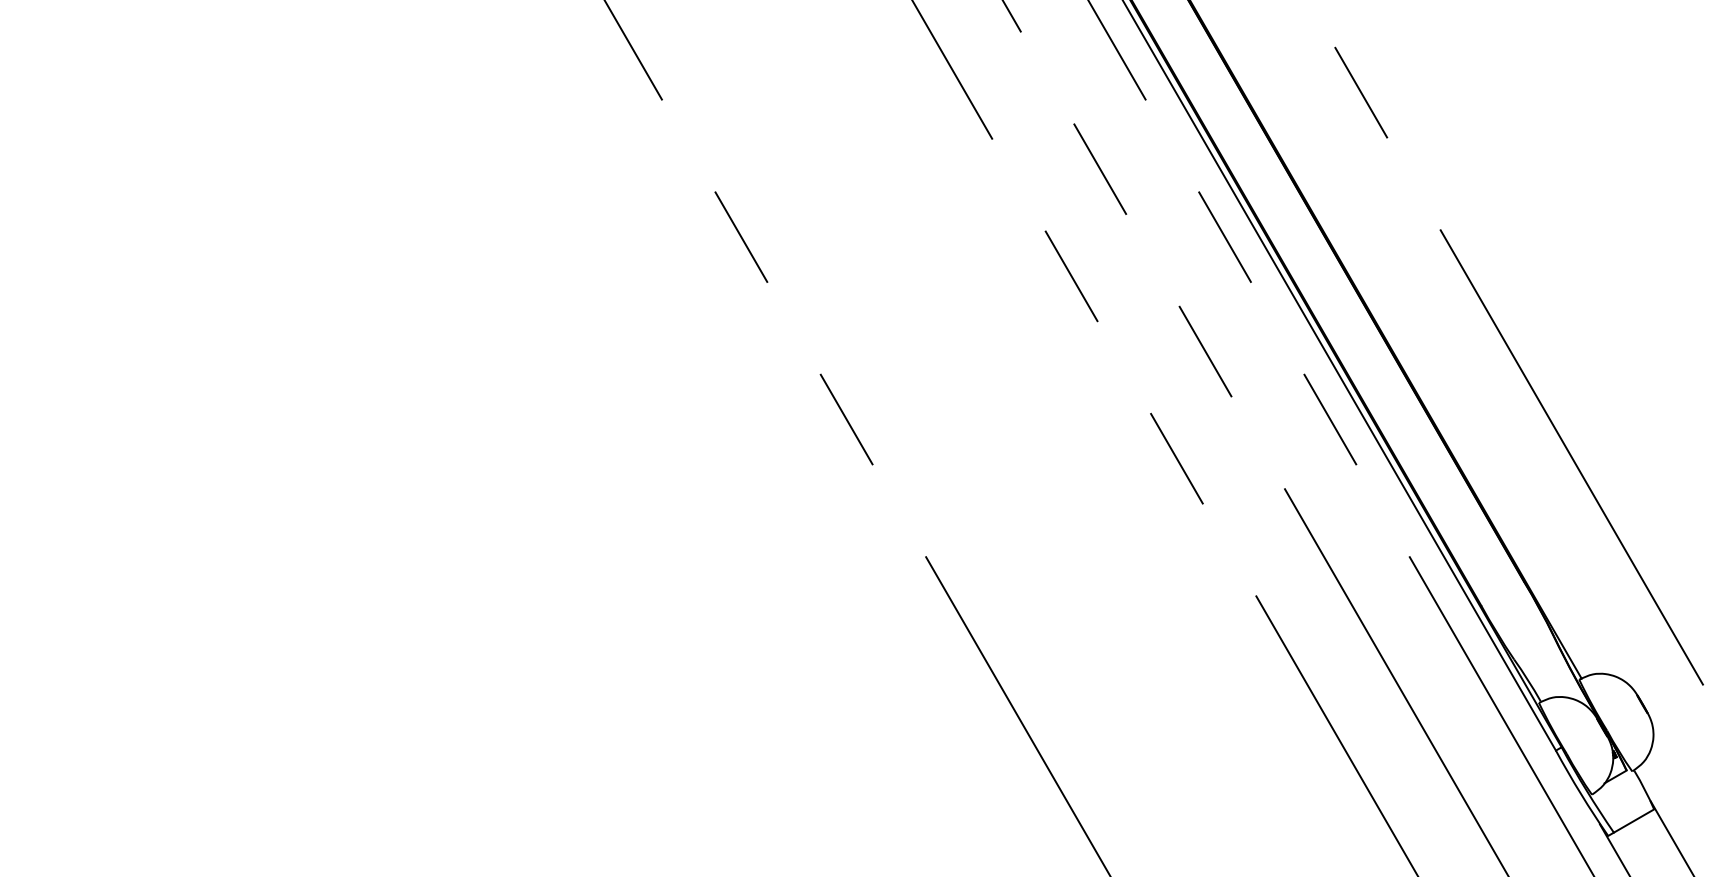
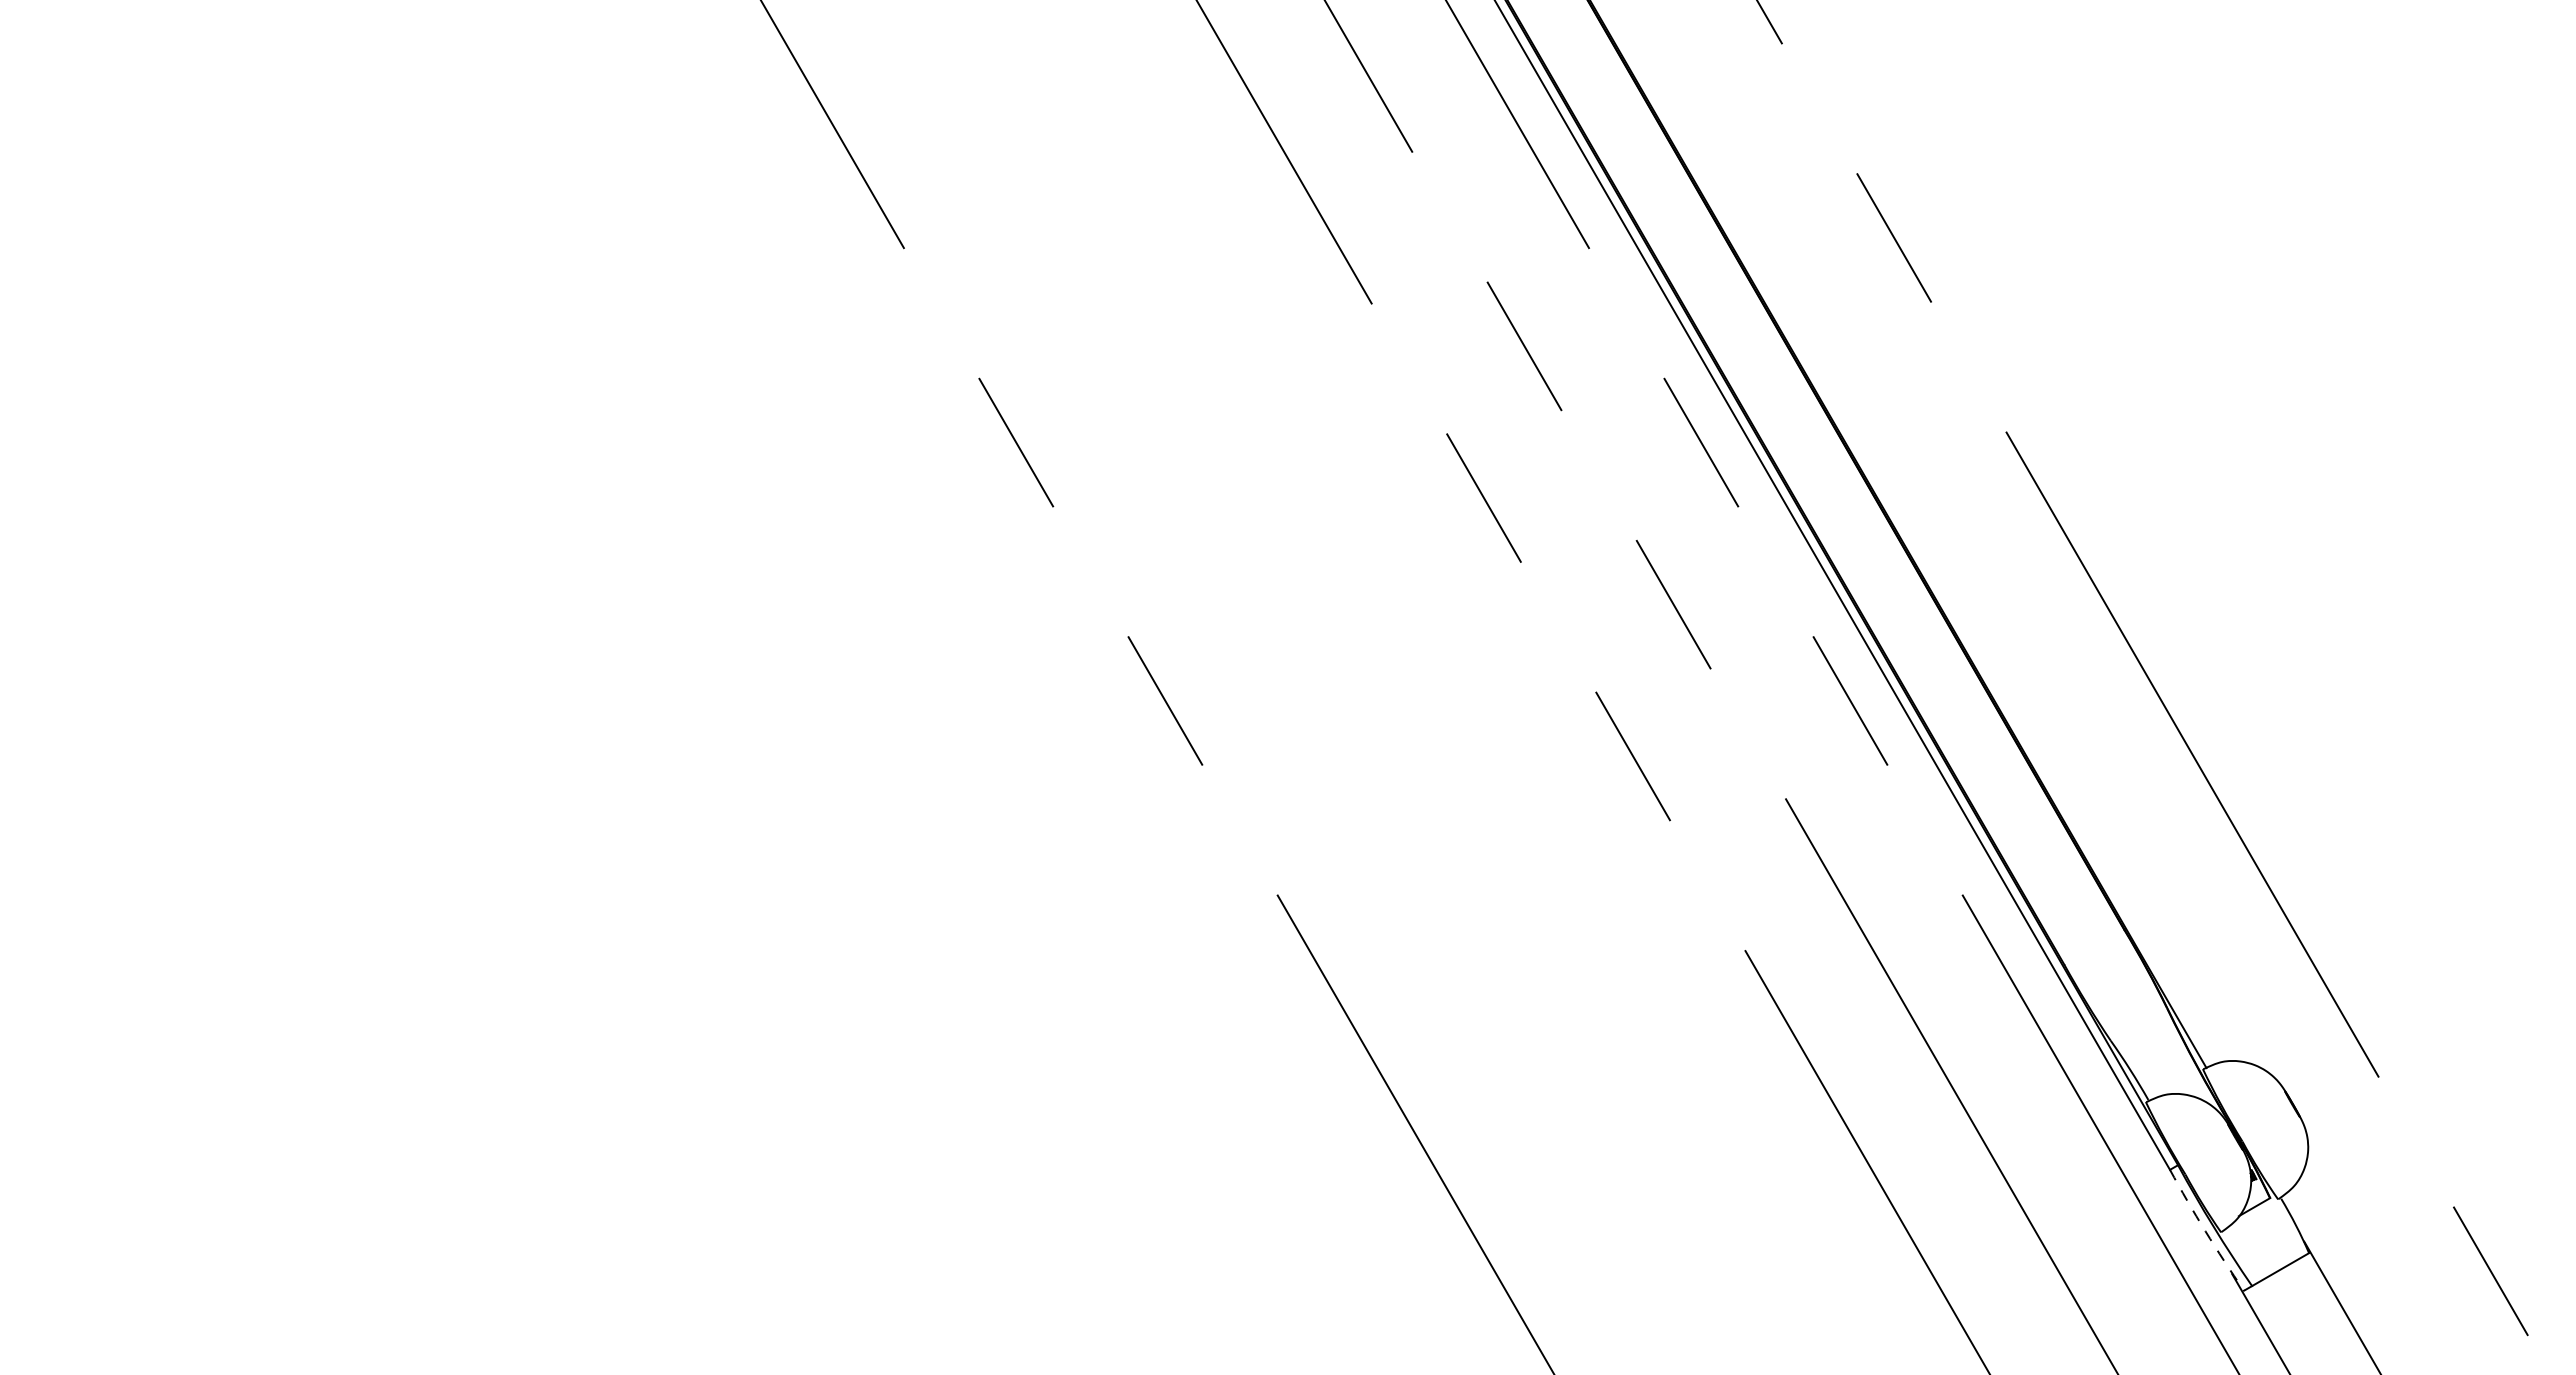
arc: (1580, 794) -> (2205, 1231), solid -> dashed

